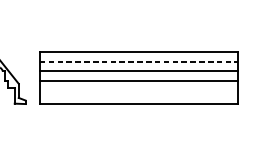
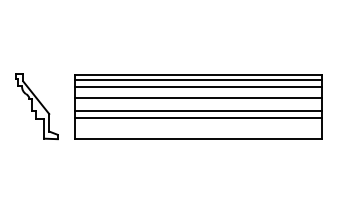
line: (138, 56) -> (198, 79), added
line: (139, 62) -> (199, 87), dashed -> solid
line: (138, 87) -> (198, 118), added

